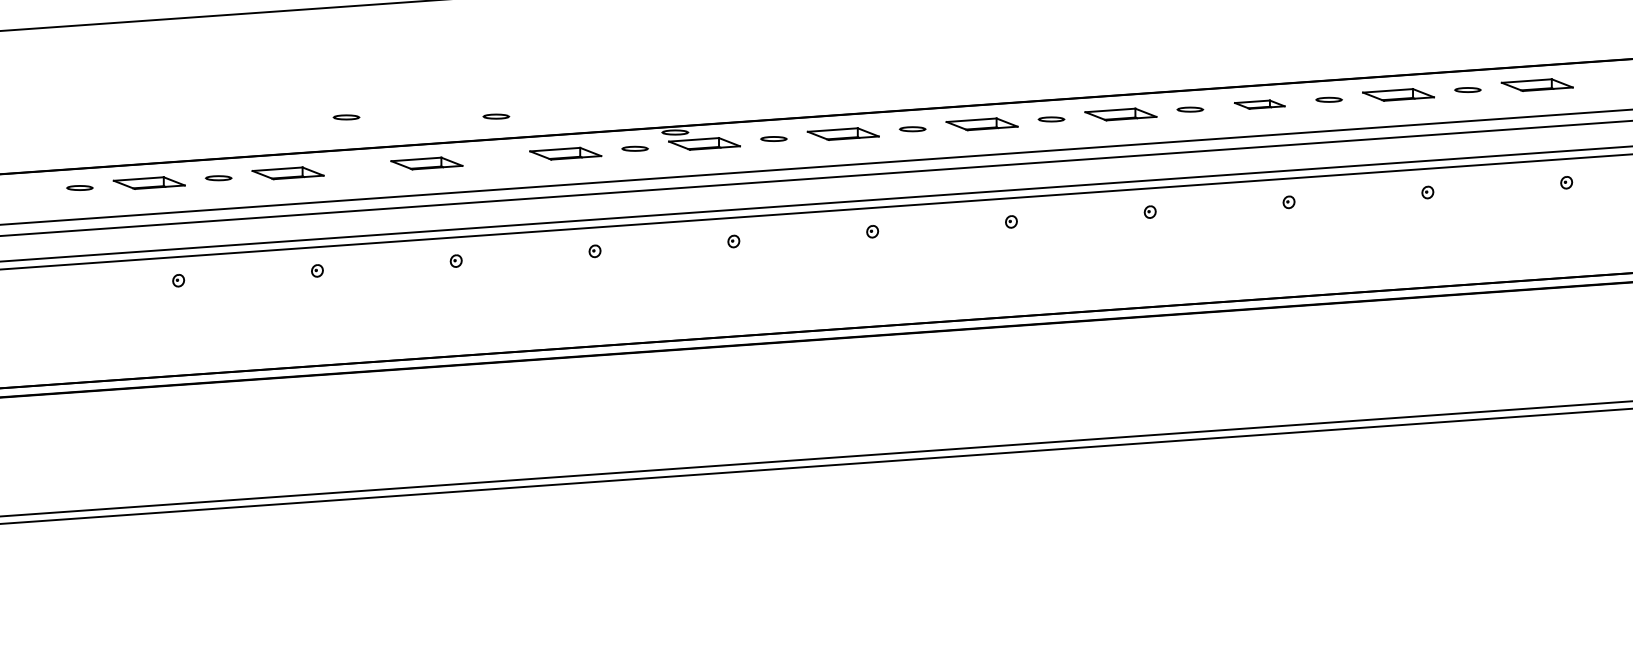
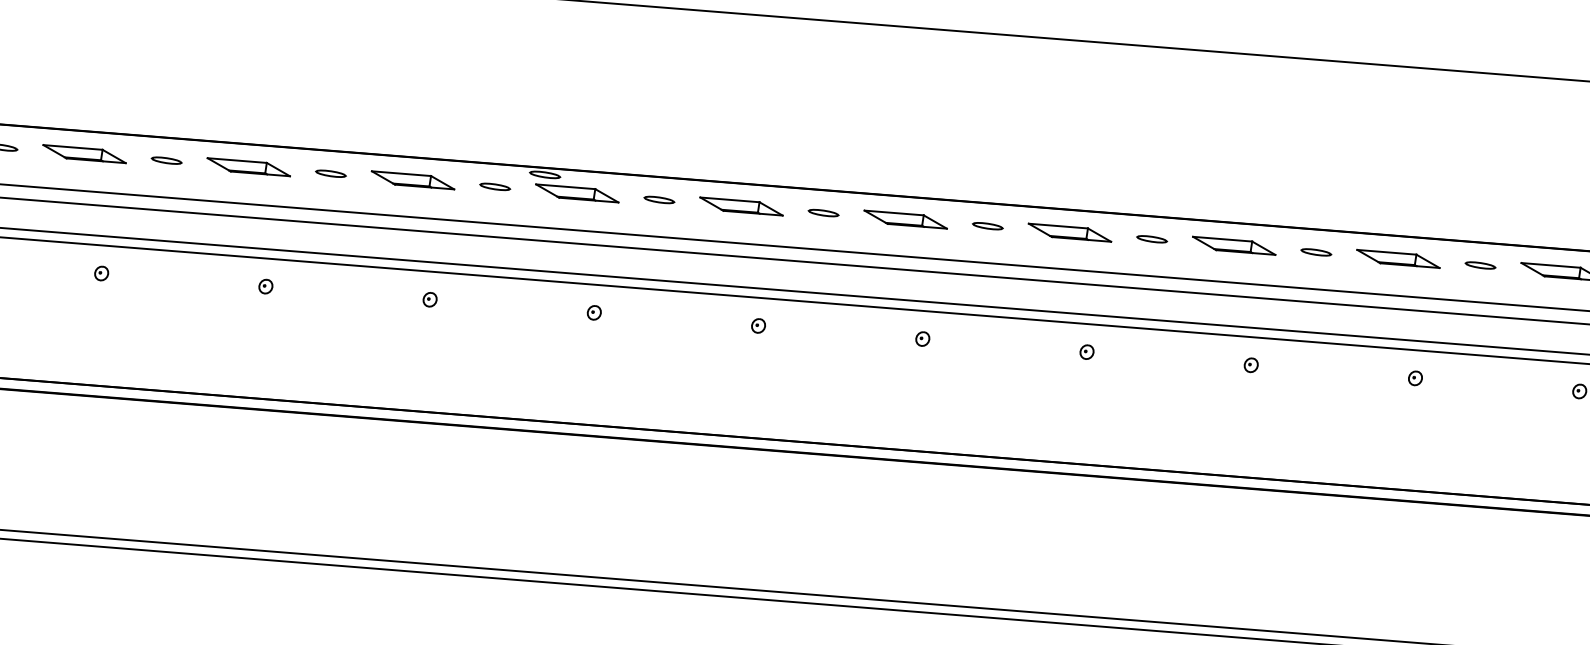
part: (1259, 104) -> (1233, 245), size x1.43
part: (496, 116) -> (331, 173), moved
part: (346, 117) -> (166, 160), moved

